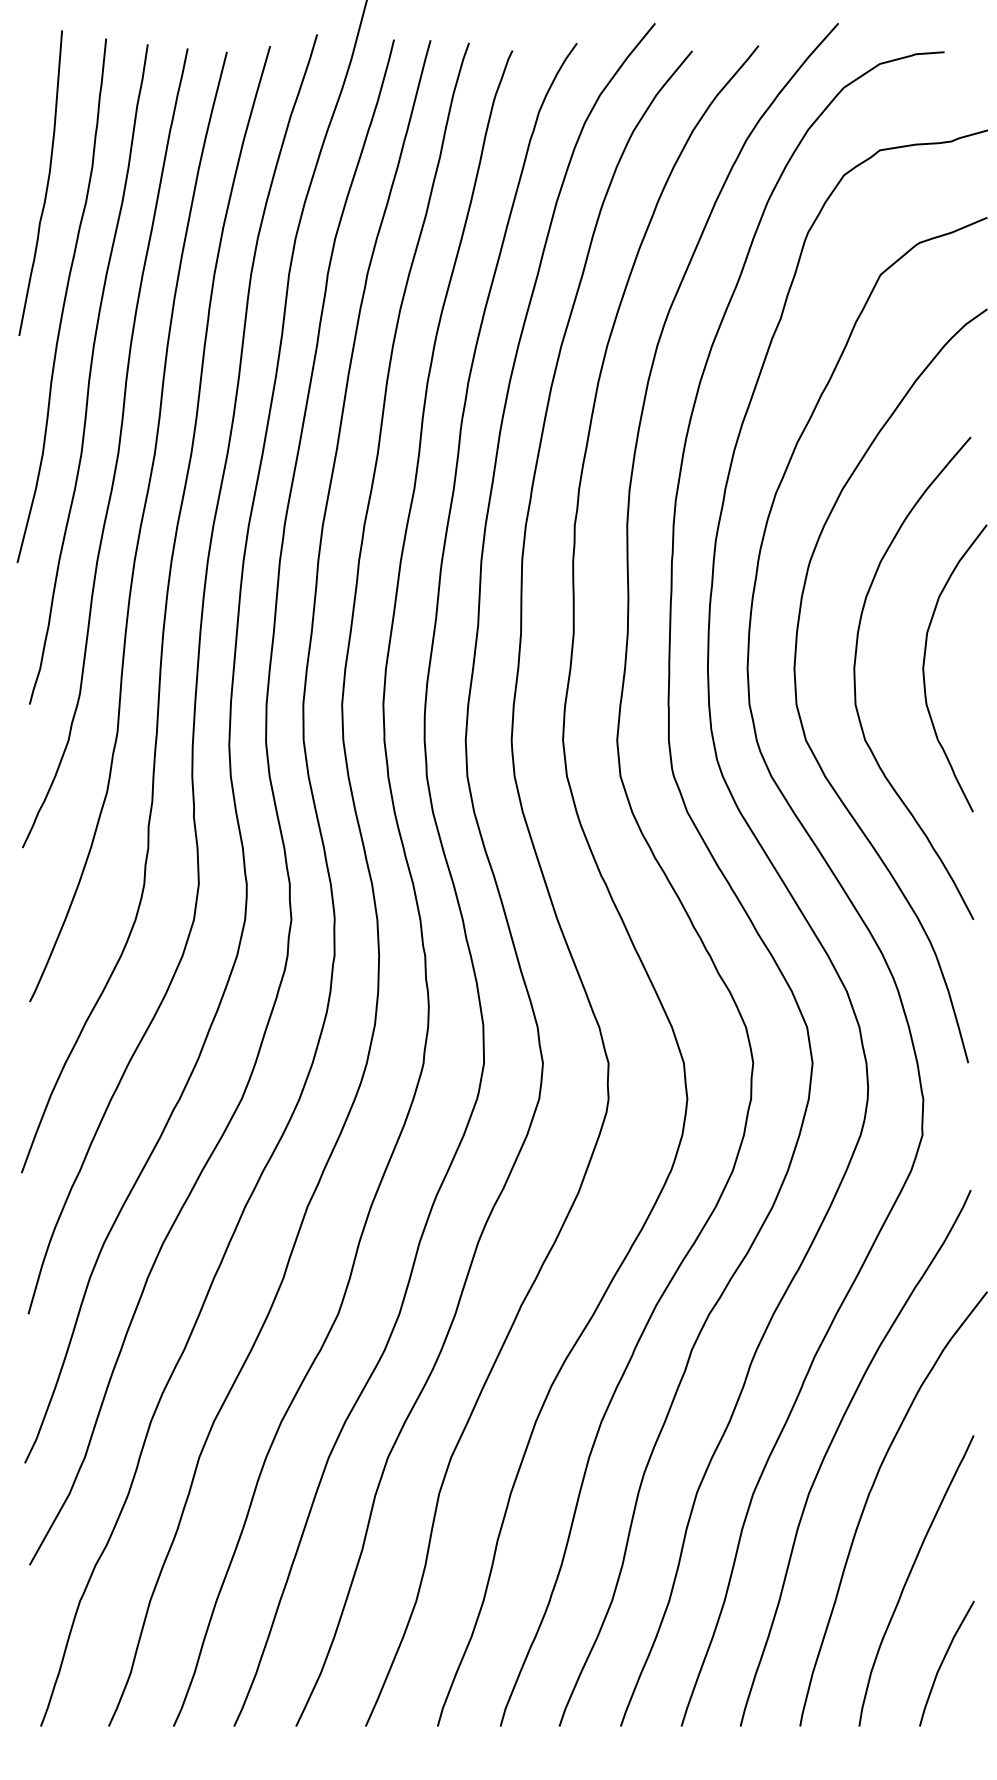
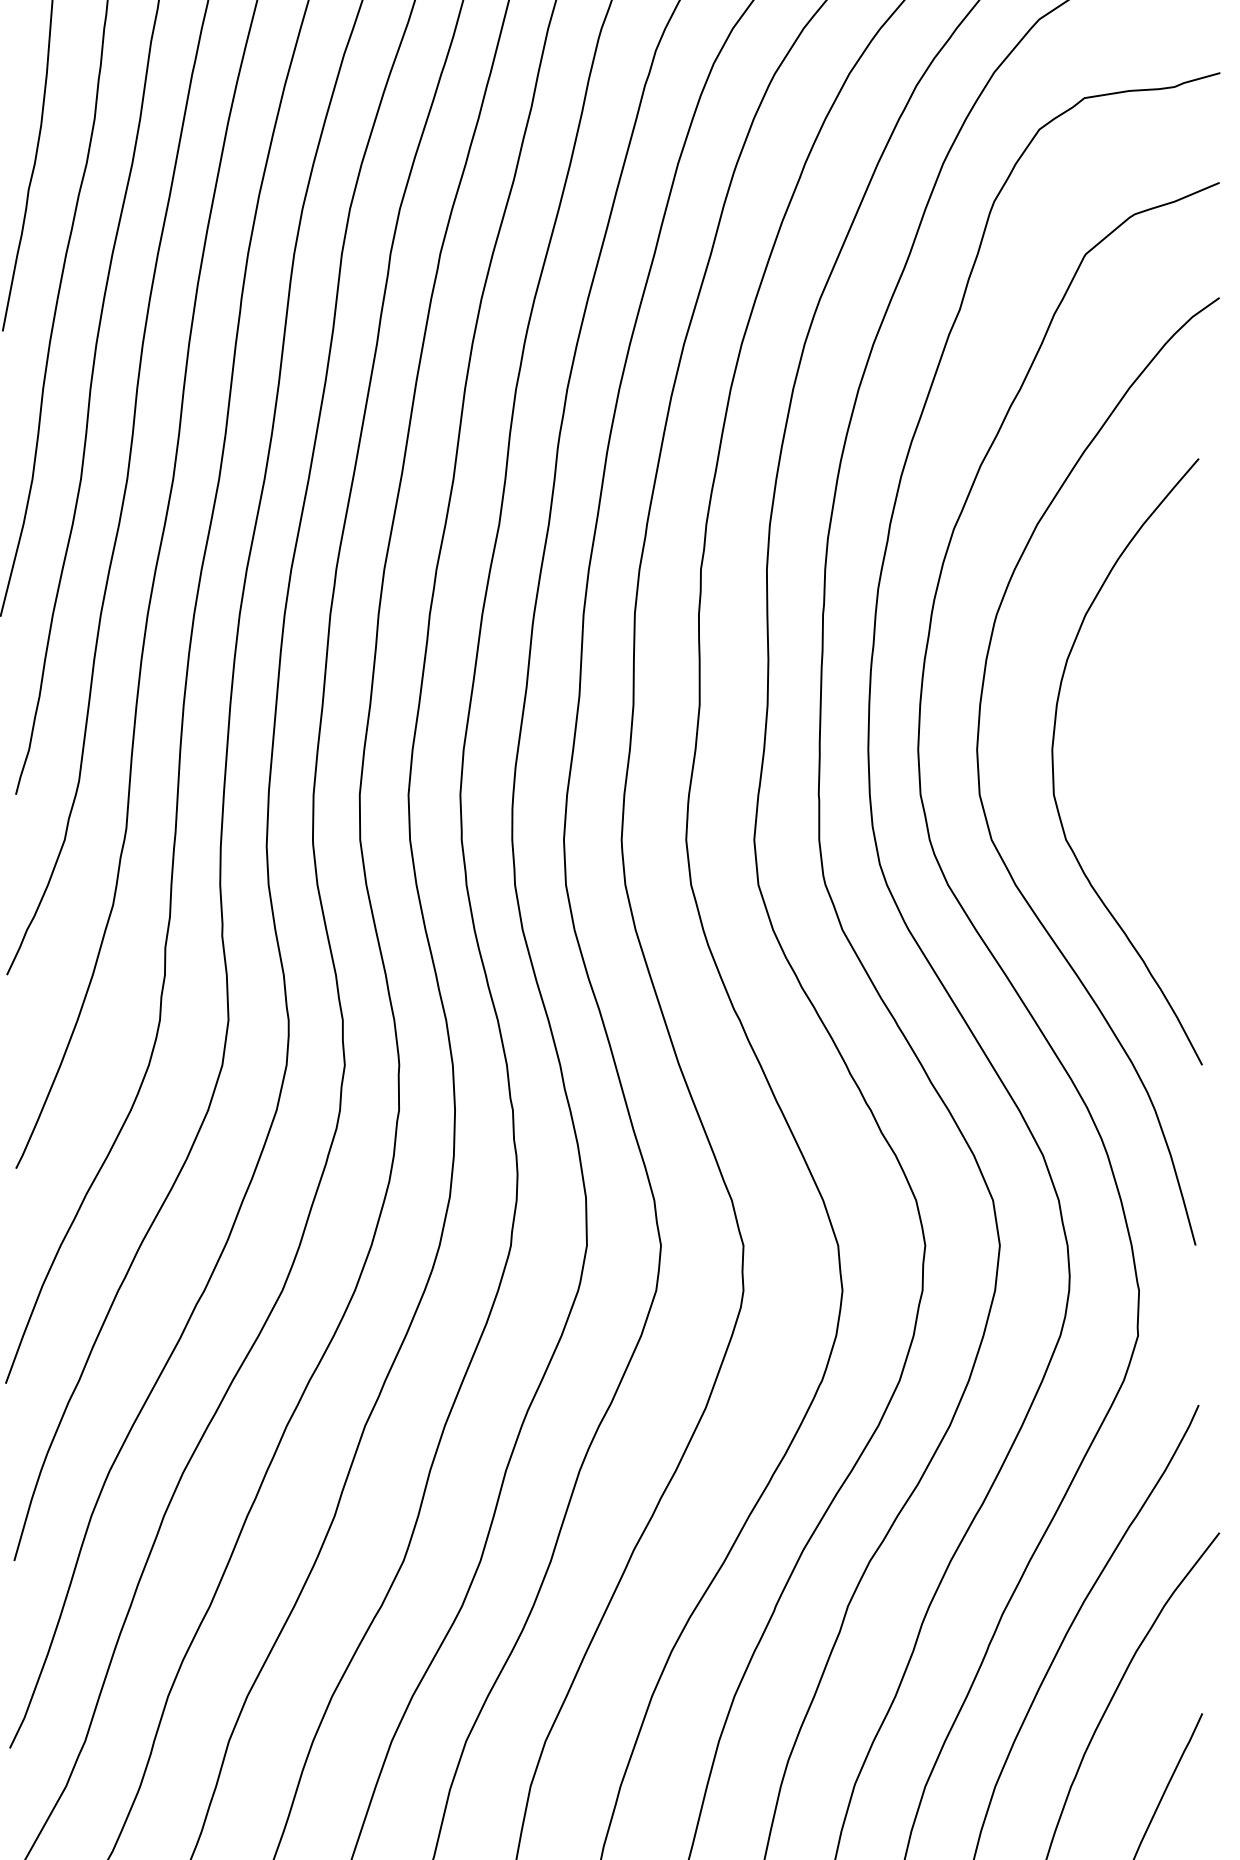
curve: (924, 668) -> (1140, 749), removed

